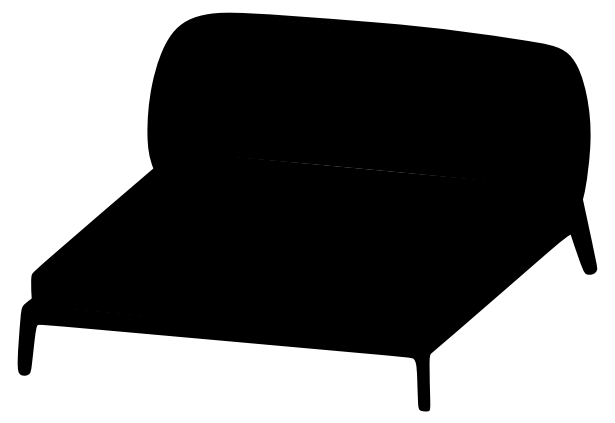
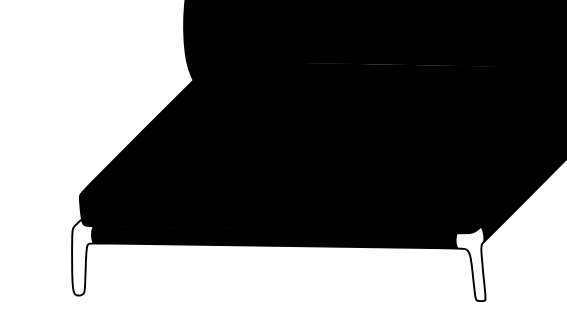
fill: (31, 336) -> (83, 256), removed
fill: (417, 373) -> (471, 264), removed

